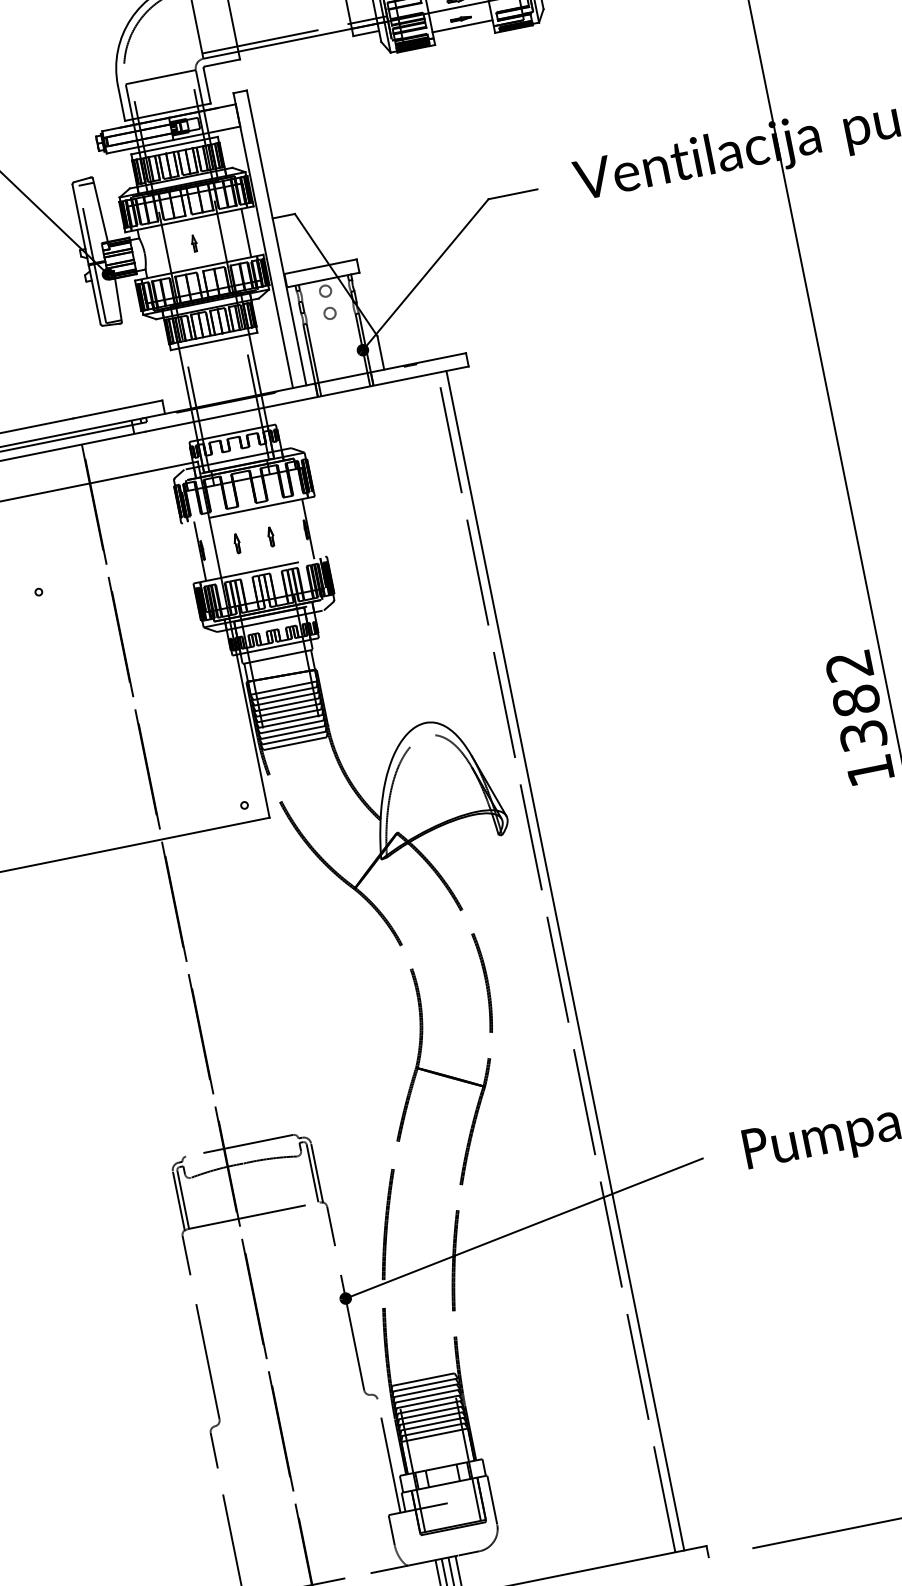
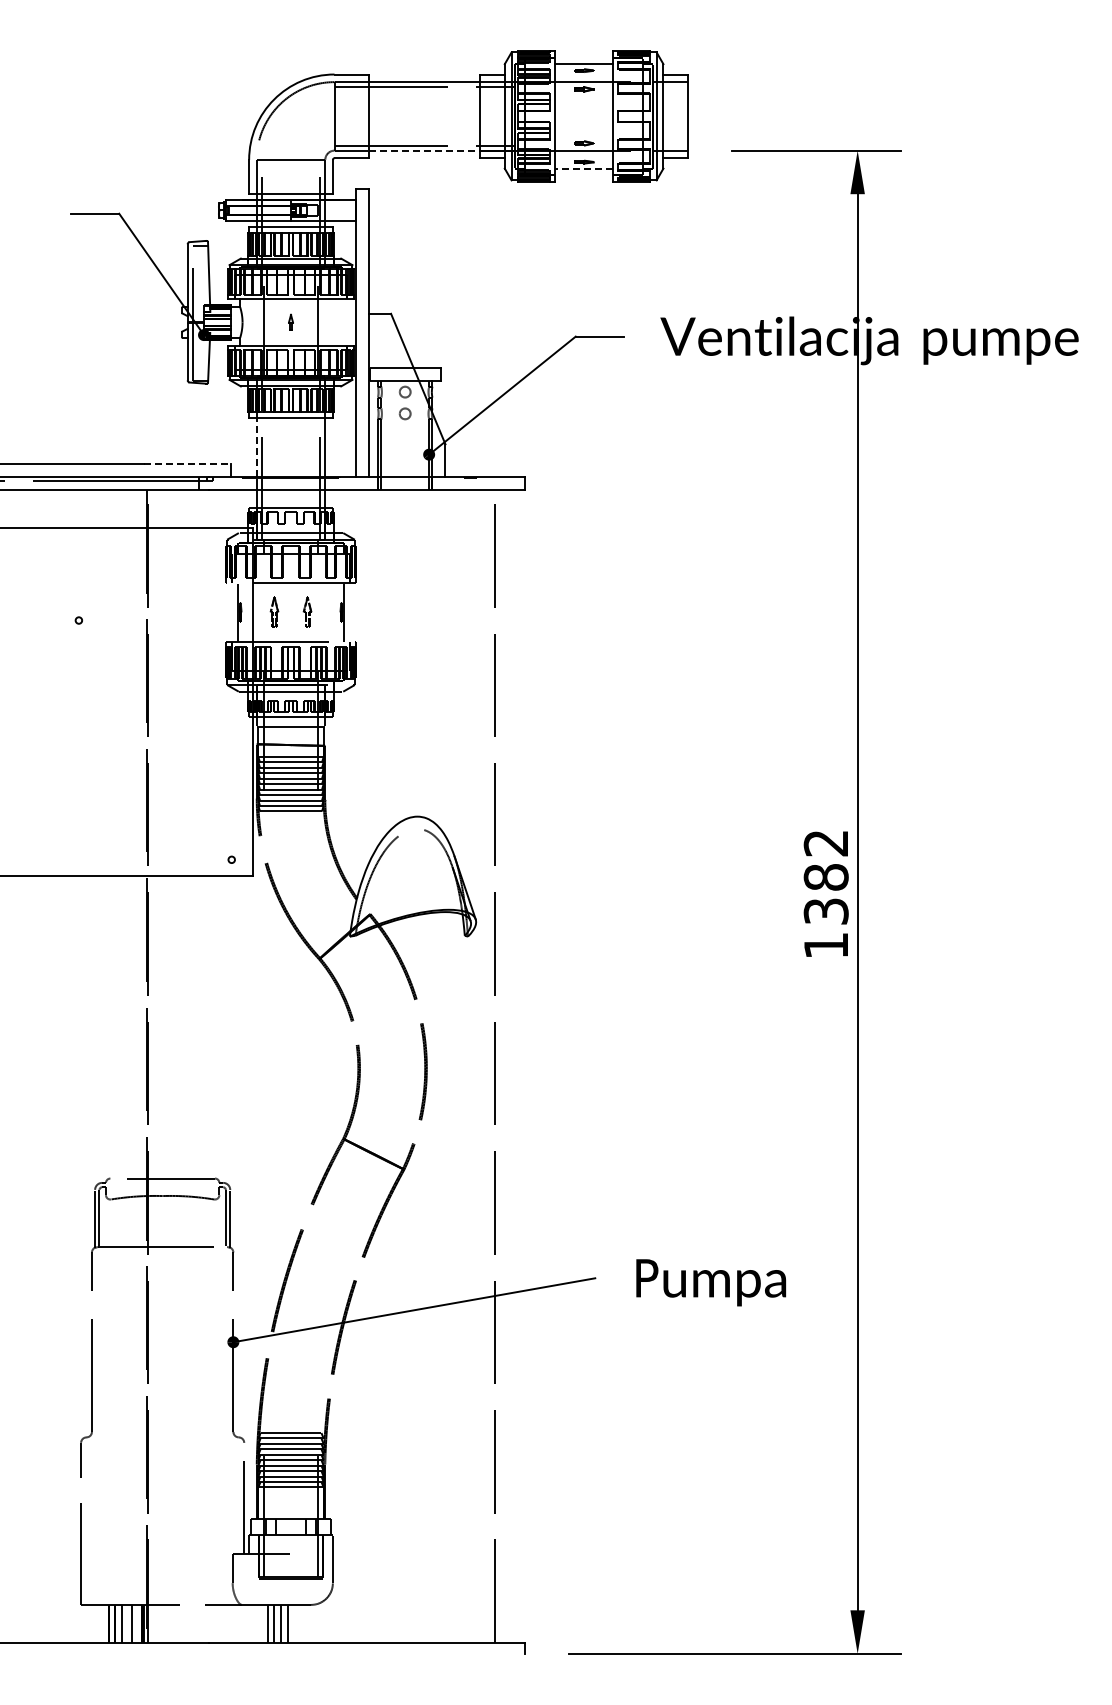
line: (462, 26) -> (583, 169), solid -> dashed
line: (295, 40) -> (424, 150), solid -> dashed
line: (246, 233) -> (341, 322), removed
line: (184, 378) -> (256, 447), solid -> dashed
line: (117, 409) -> (187, 463), solid -> dashed
part: (271, 536) -> (307, 612), size x1.6
part: (237, 543) -> (274, 612), size x1.6
line: (565, 960) -> (503, 1066), removed

